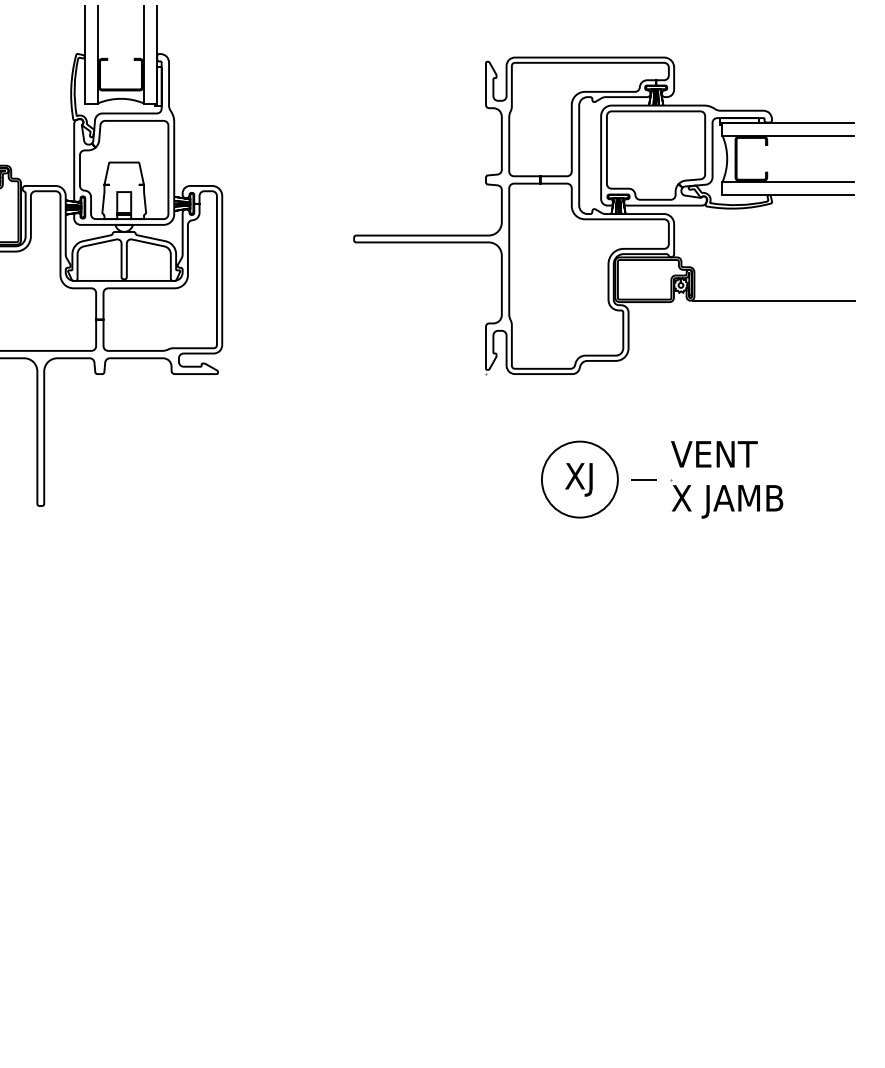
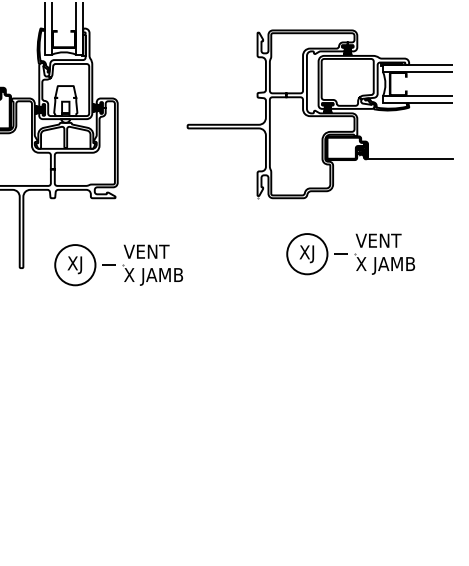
part: (223, 500) -> (118, 265), added

